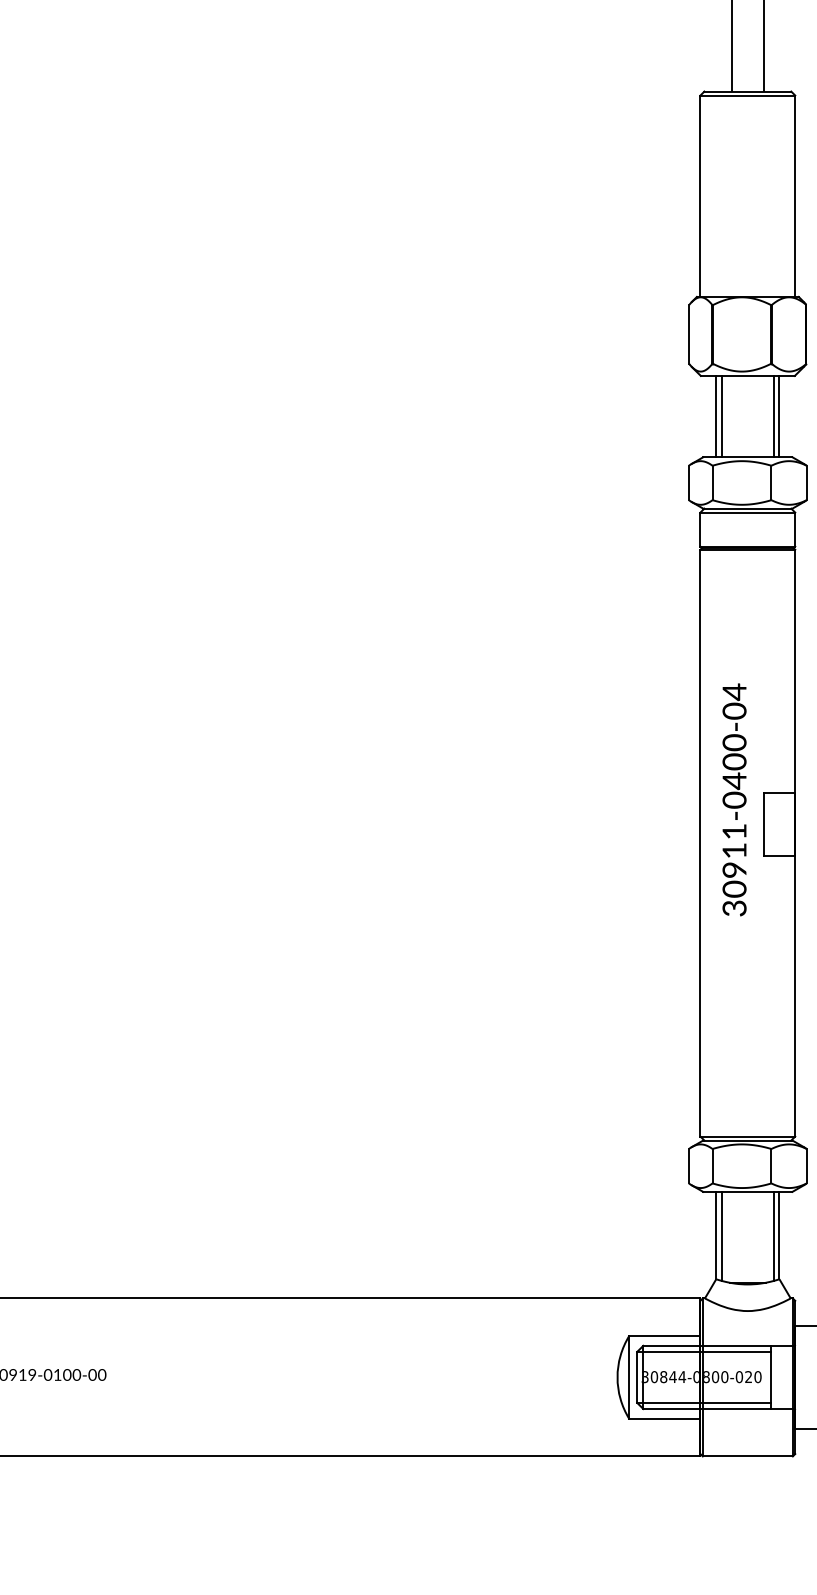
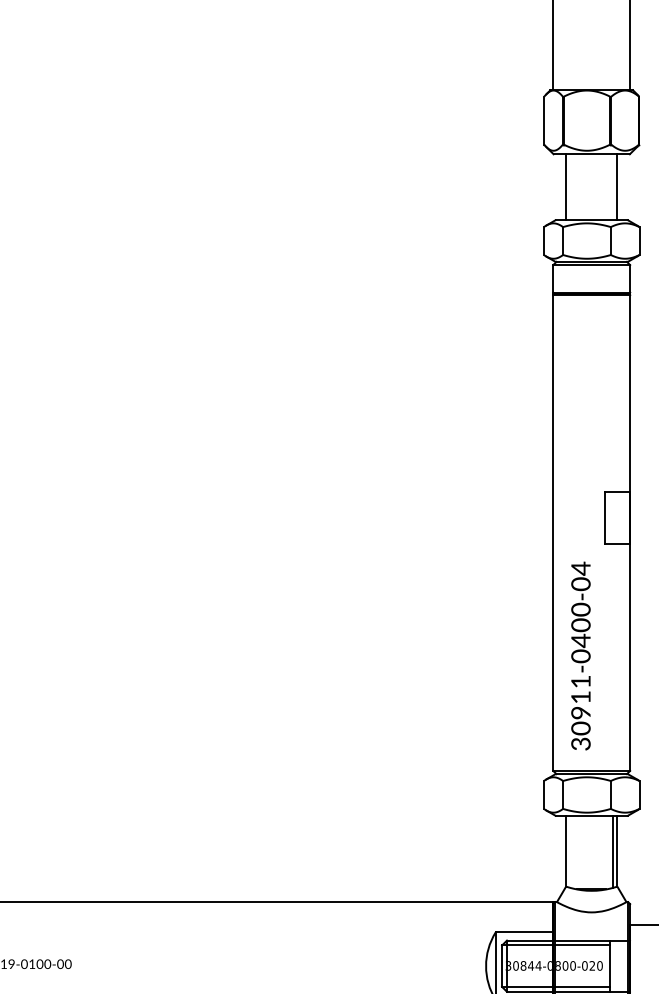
line: (722, 416) -> (571, 187), removed
line: (773, 416) -> (612, 187), removed
text: (734, 799) -> (580, 655), moved
line: (722, 1235) -> (571, 851), removed

